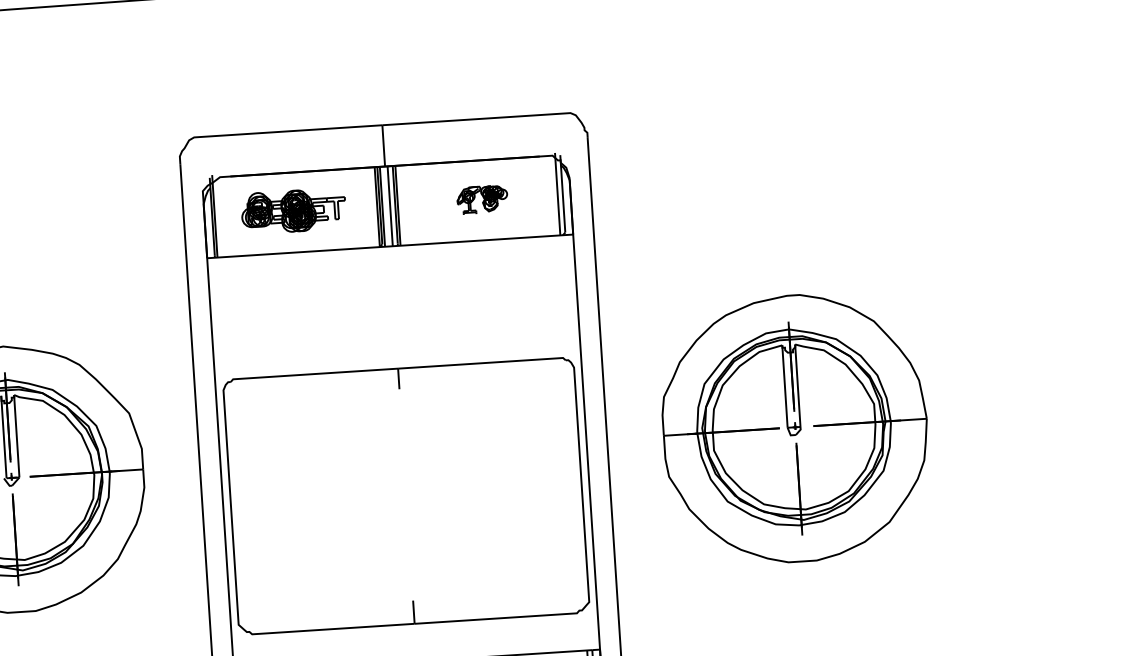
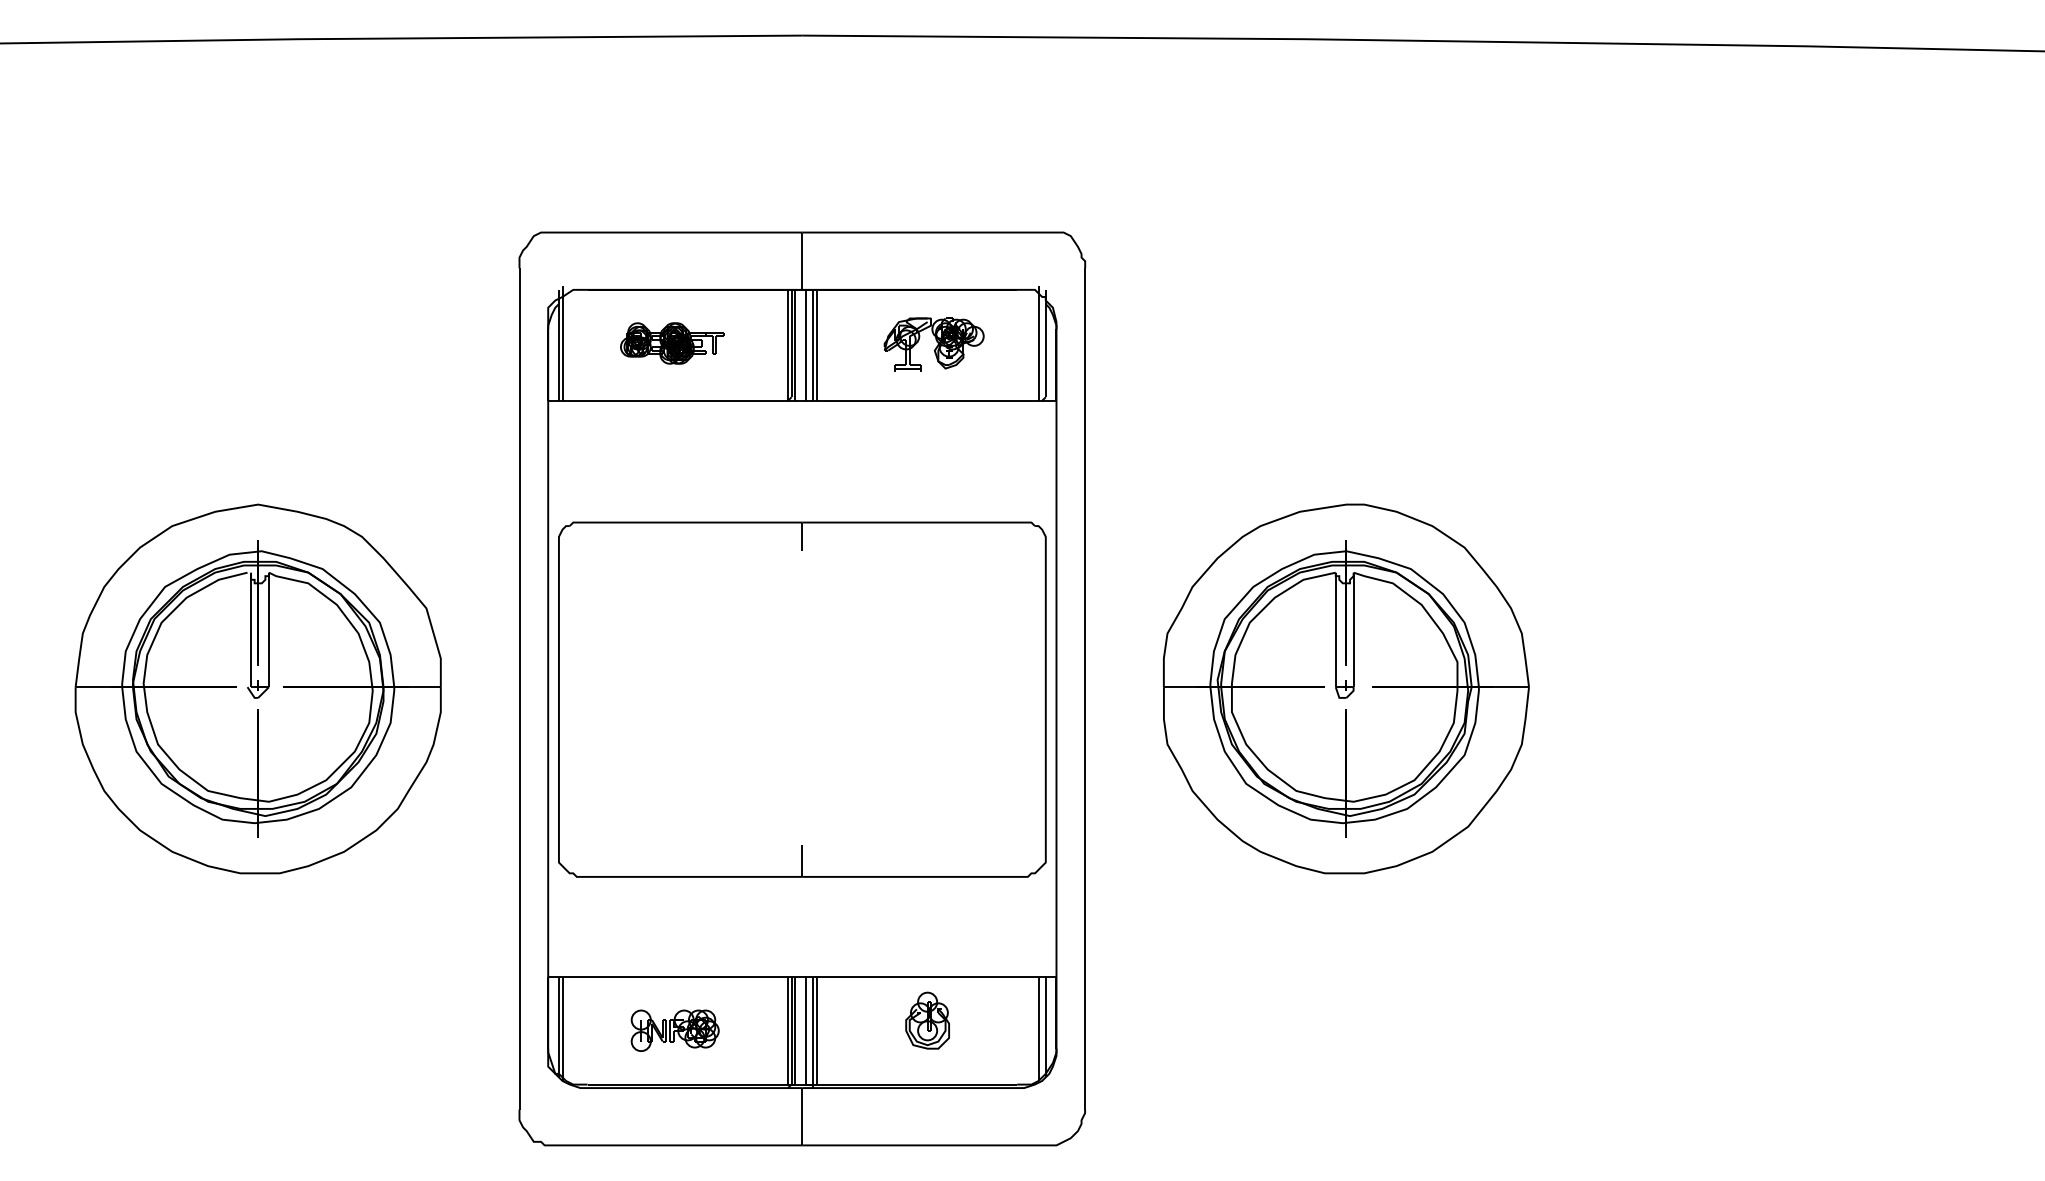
part: (482, 199) -> (933, 344), size x1.43
part: (294, 211) -> (672, 343), size x0.71
part: (406, 496) -> (802, 699), moved

